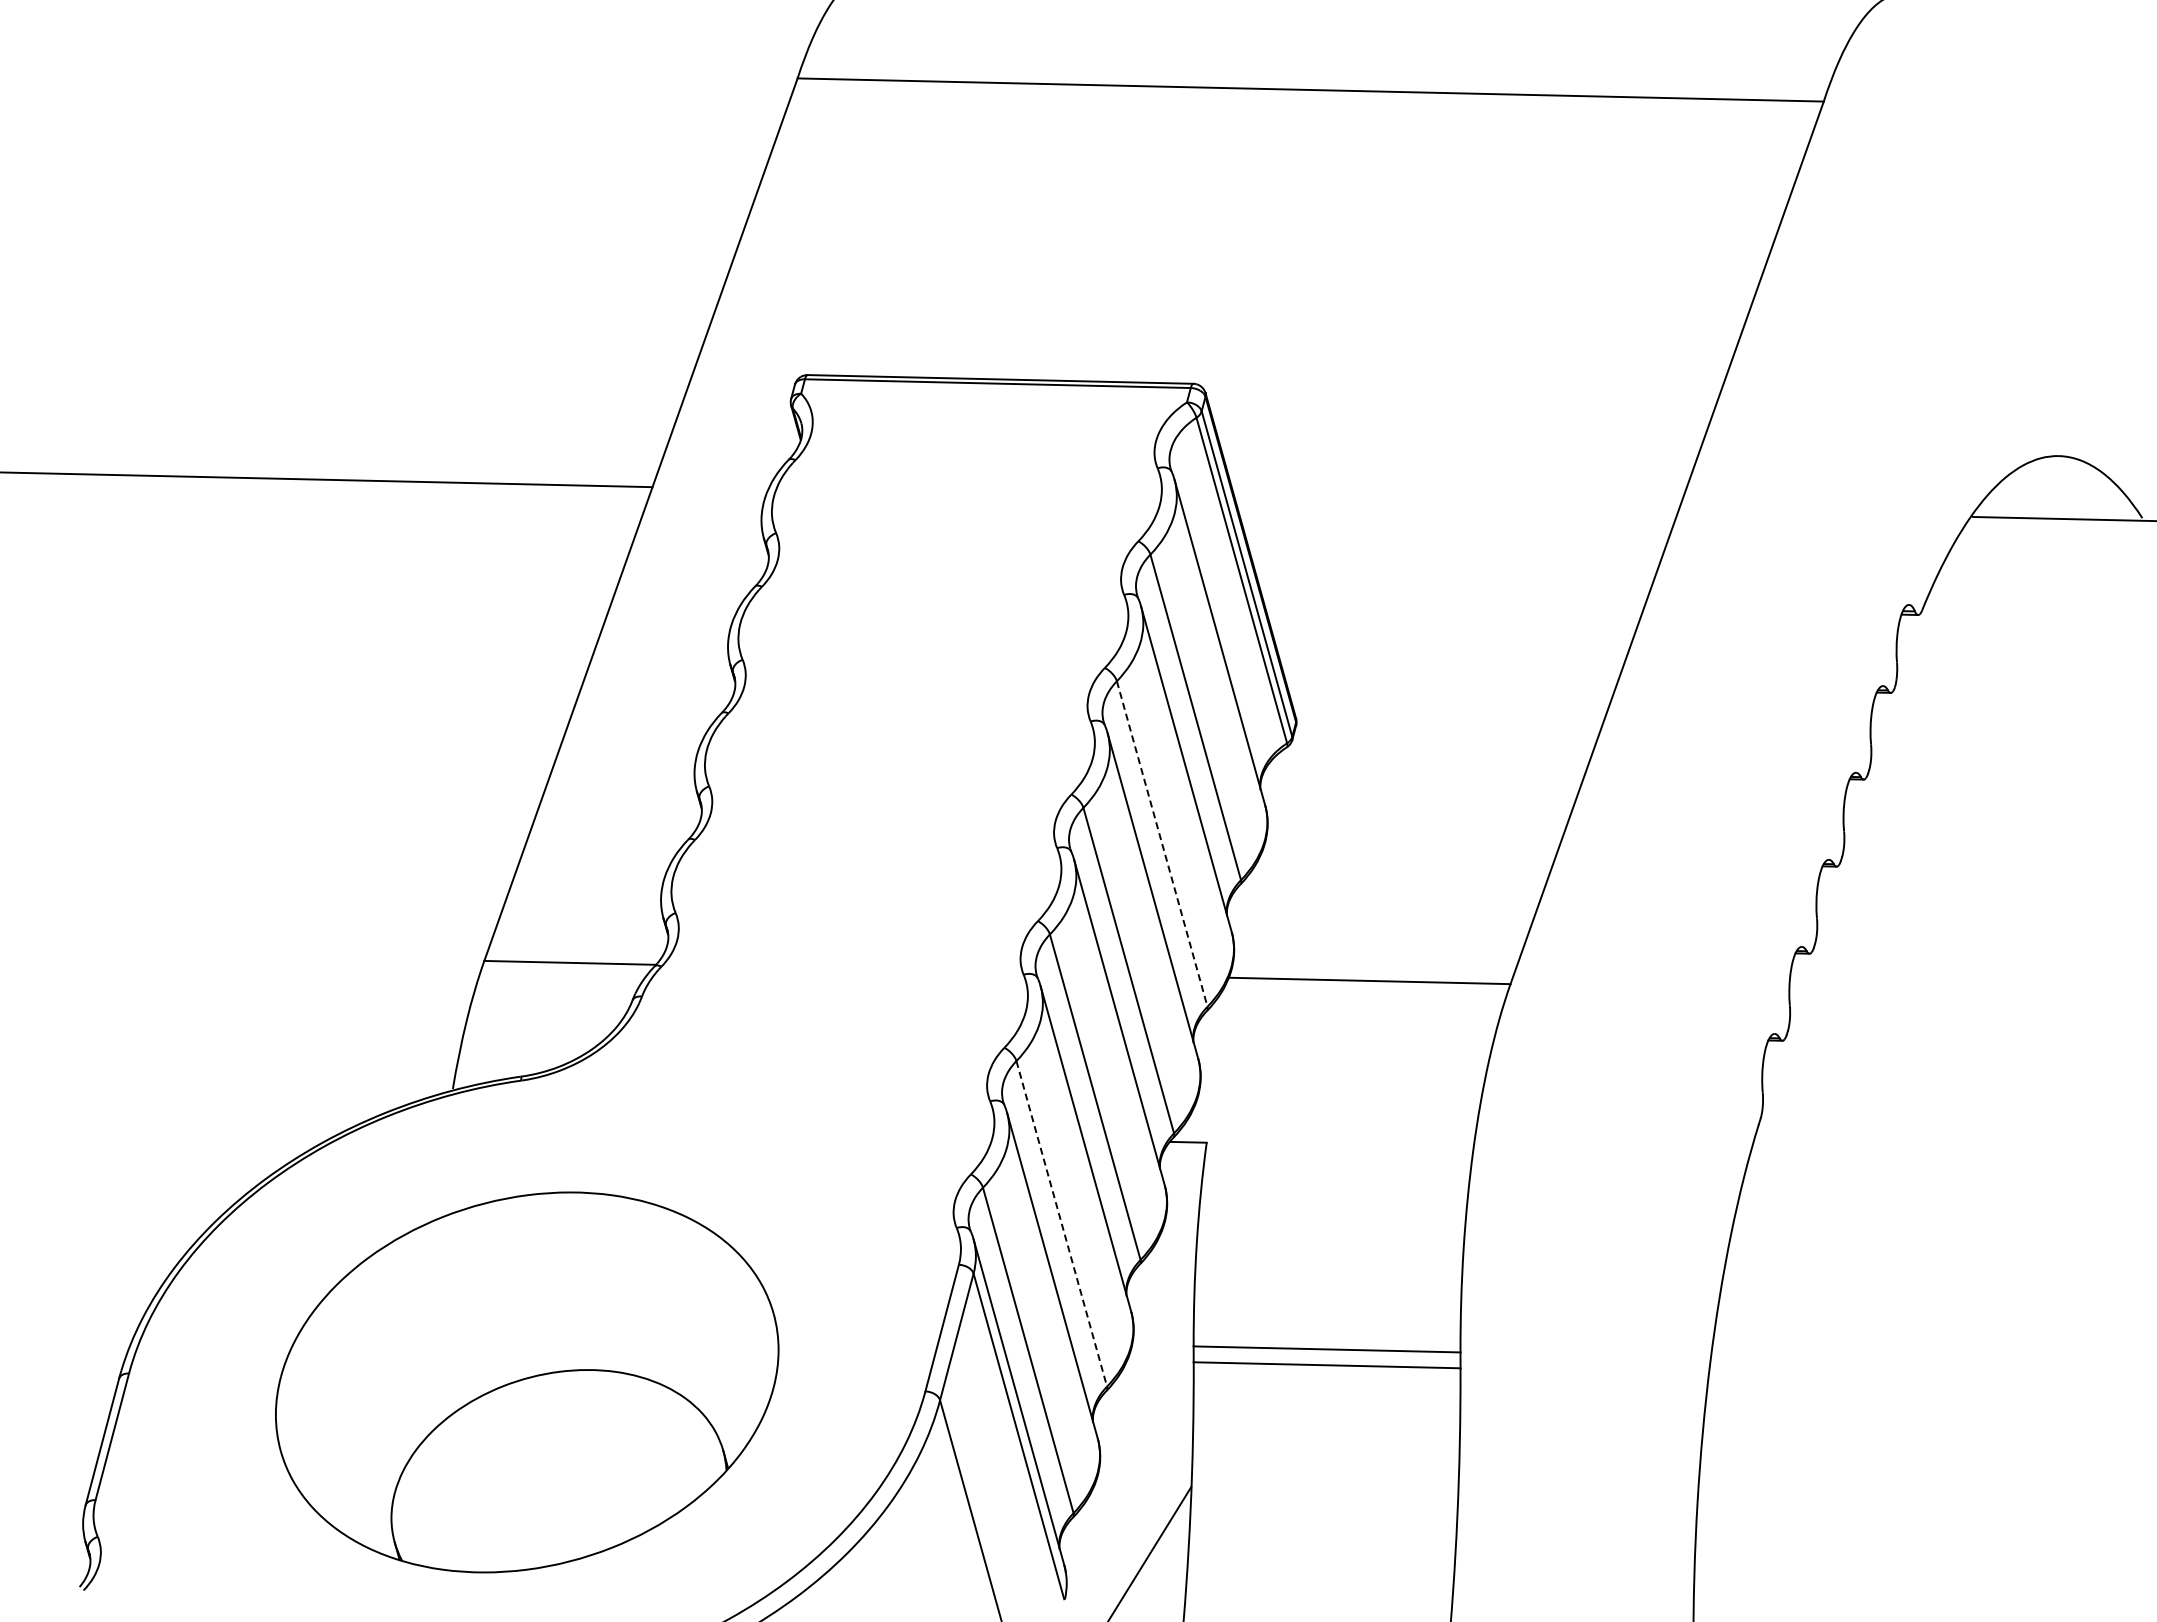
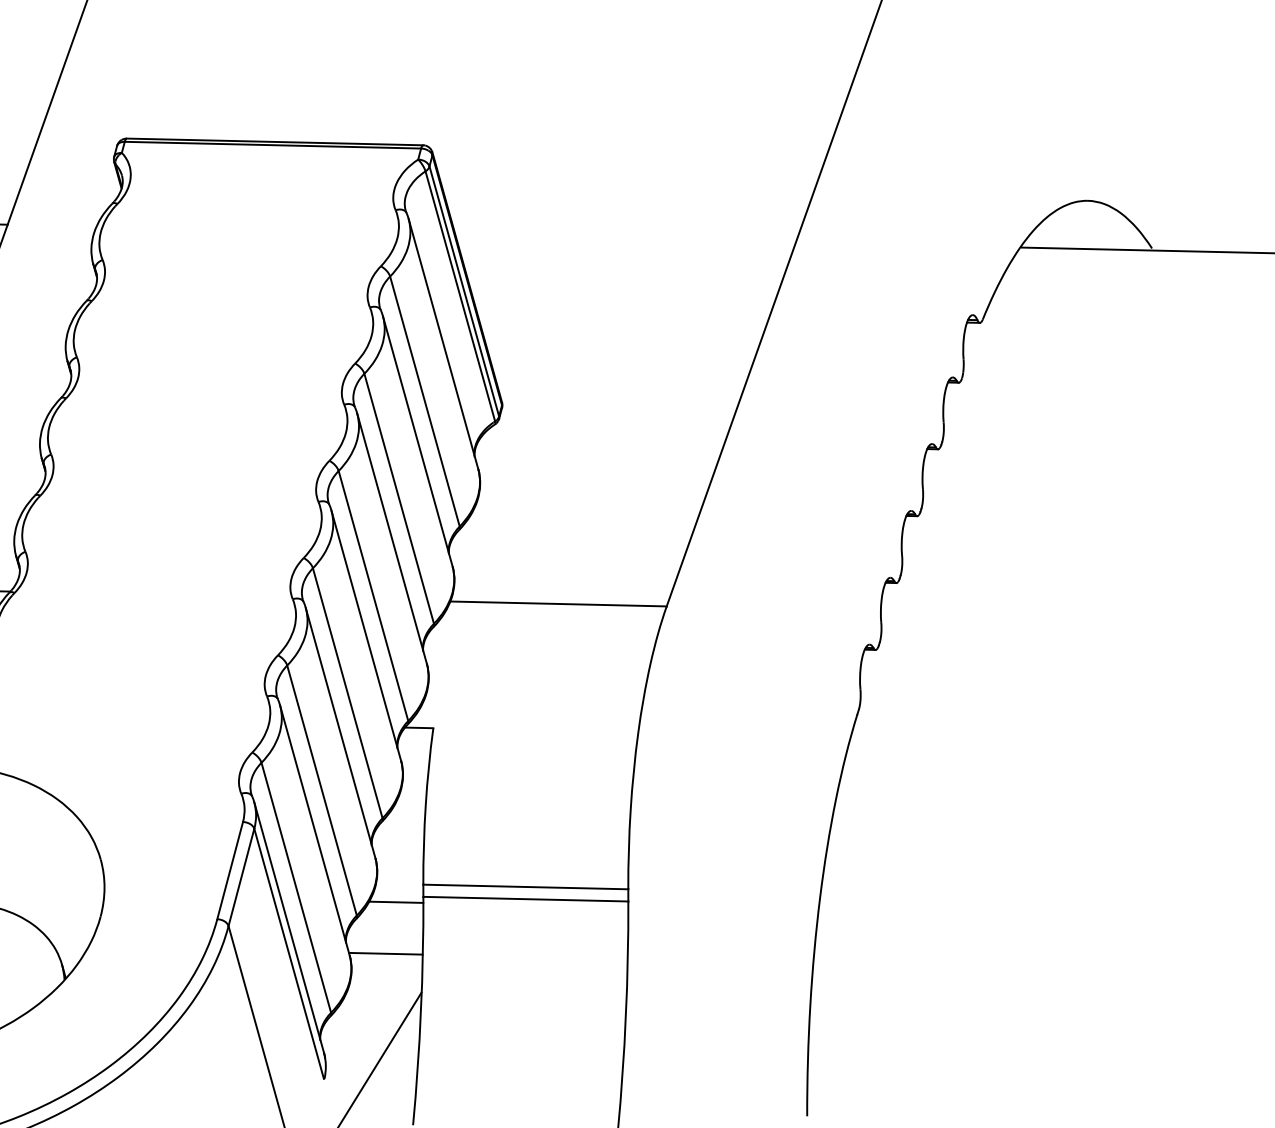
line: (1162, 844) -> (399, 499), dashed -> solid
line: (1061, 1223) -> (321, 790), dashed -> solid
line: (1157, 1369) -> (395, 902), added
line: (1144, 1436) -> (385, 953), added

